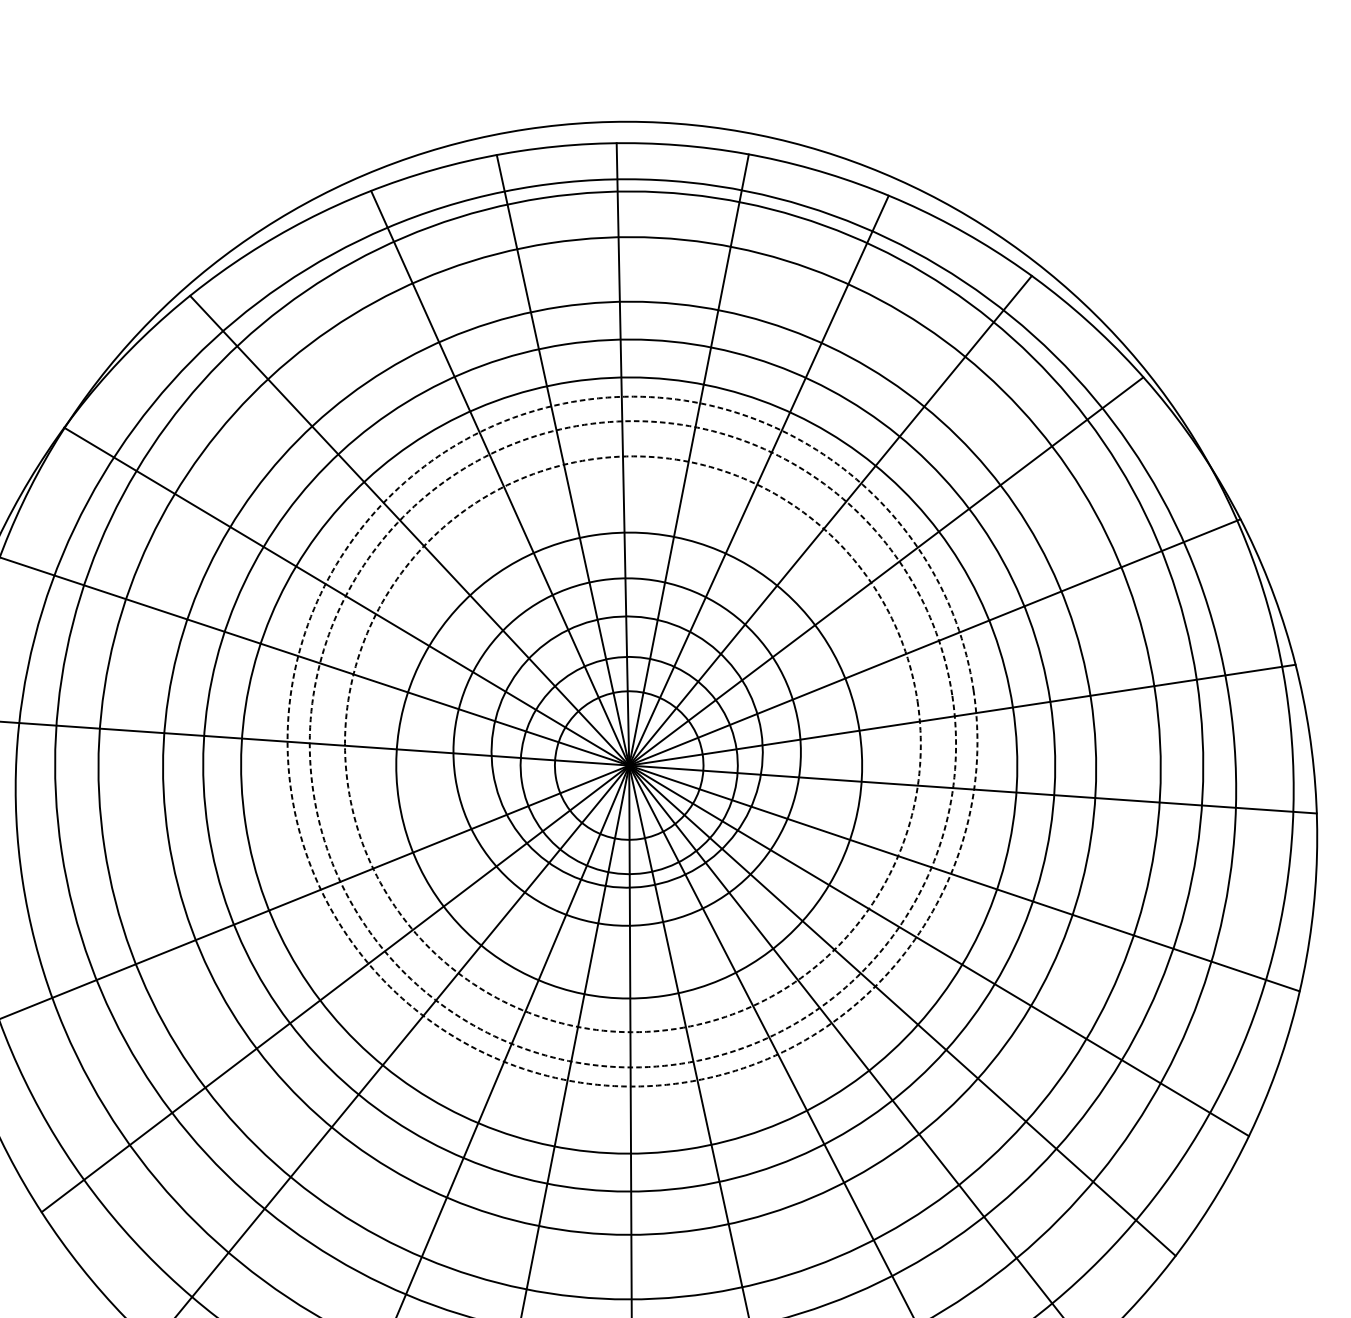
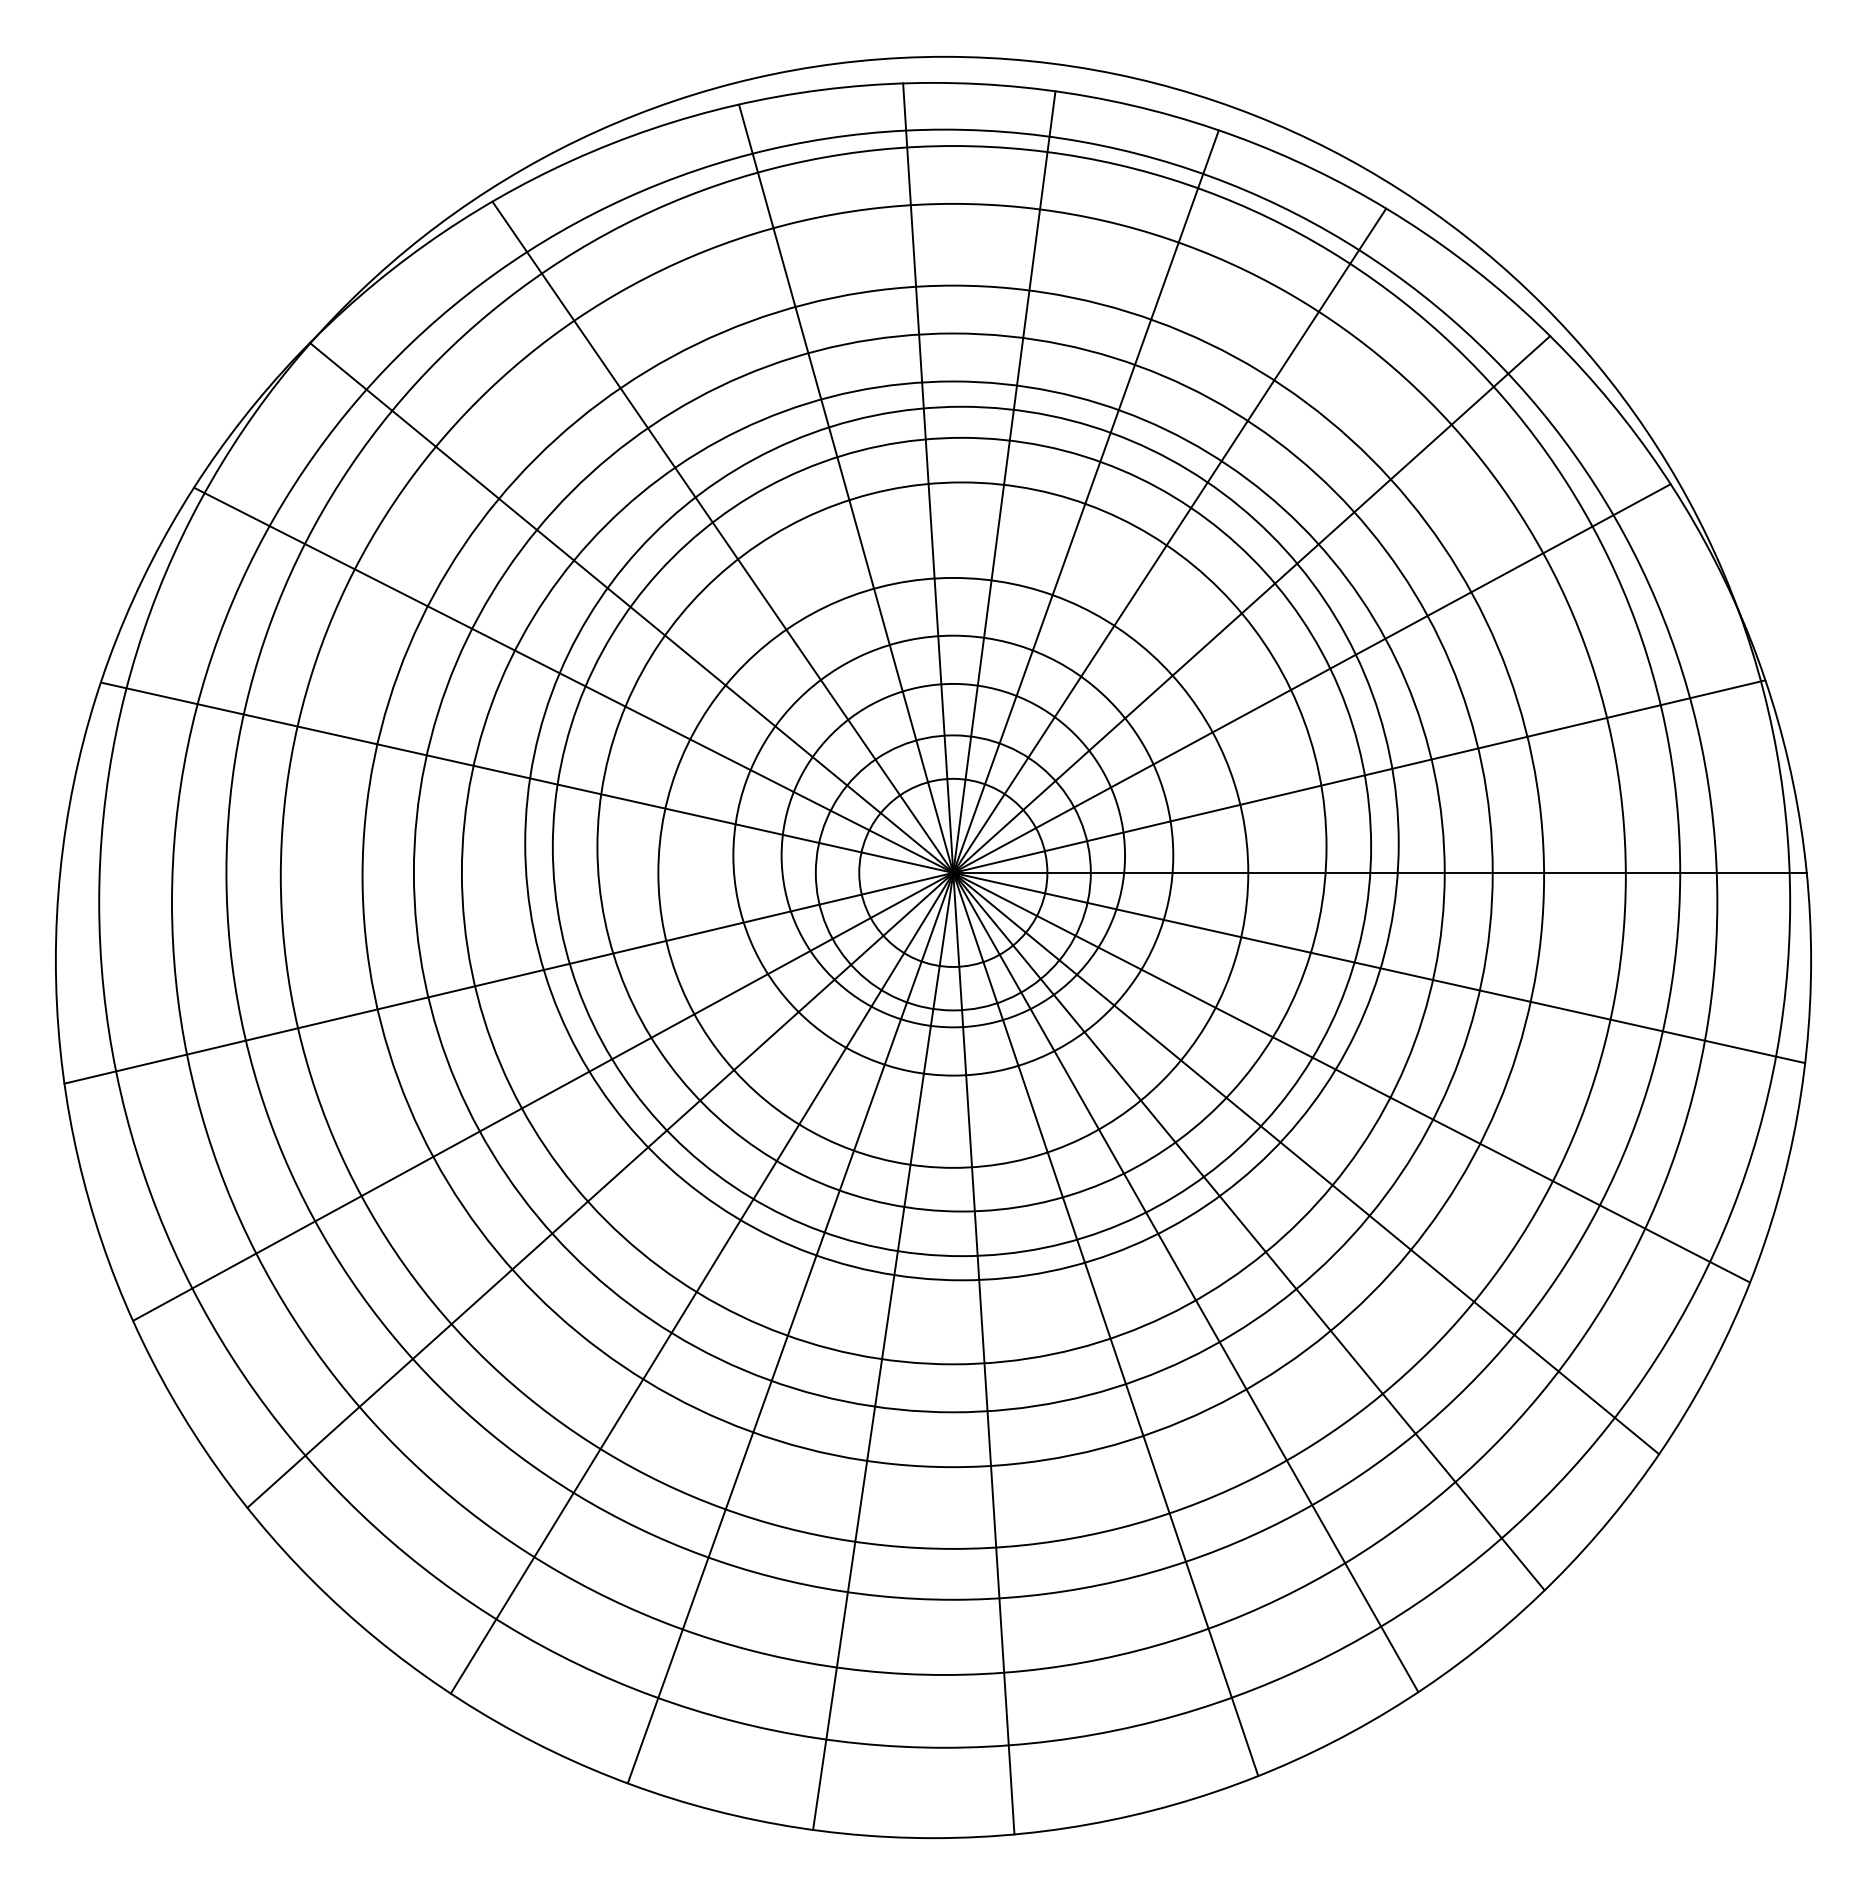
circle: (632, 741) -> (961, 843), dashed -> solid
circle: (632, 743) -> (961, 846), dashed -> solid
circle: (632, 743) -> (961, 846), dashed -> solid

